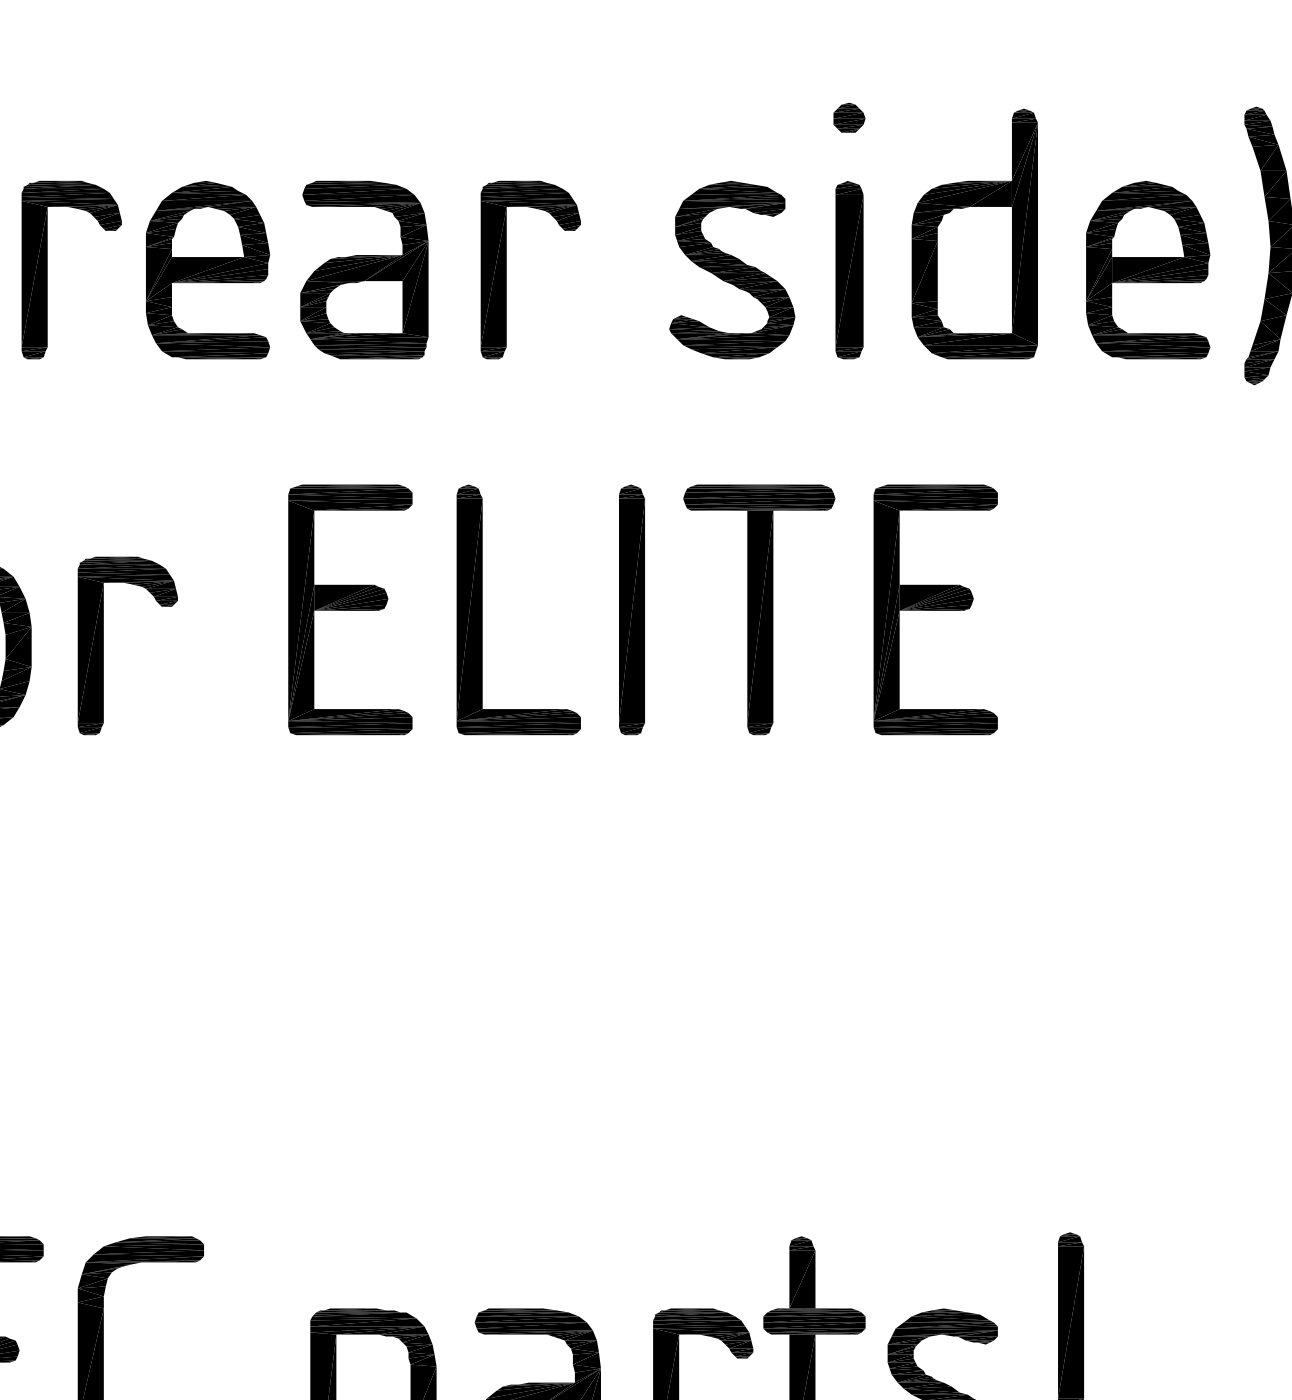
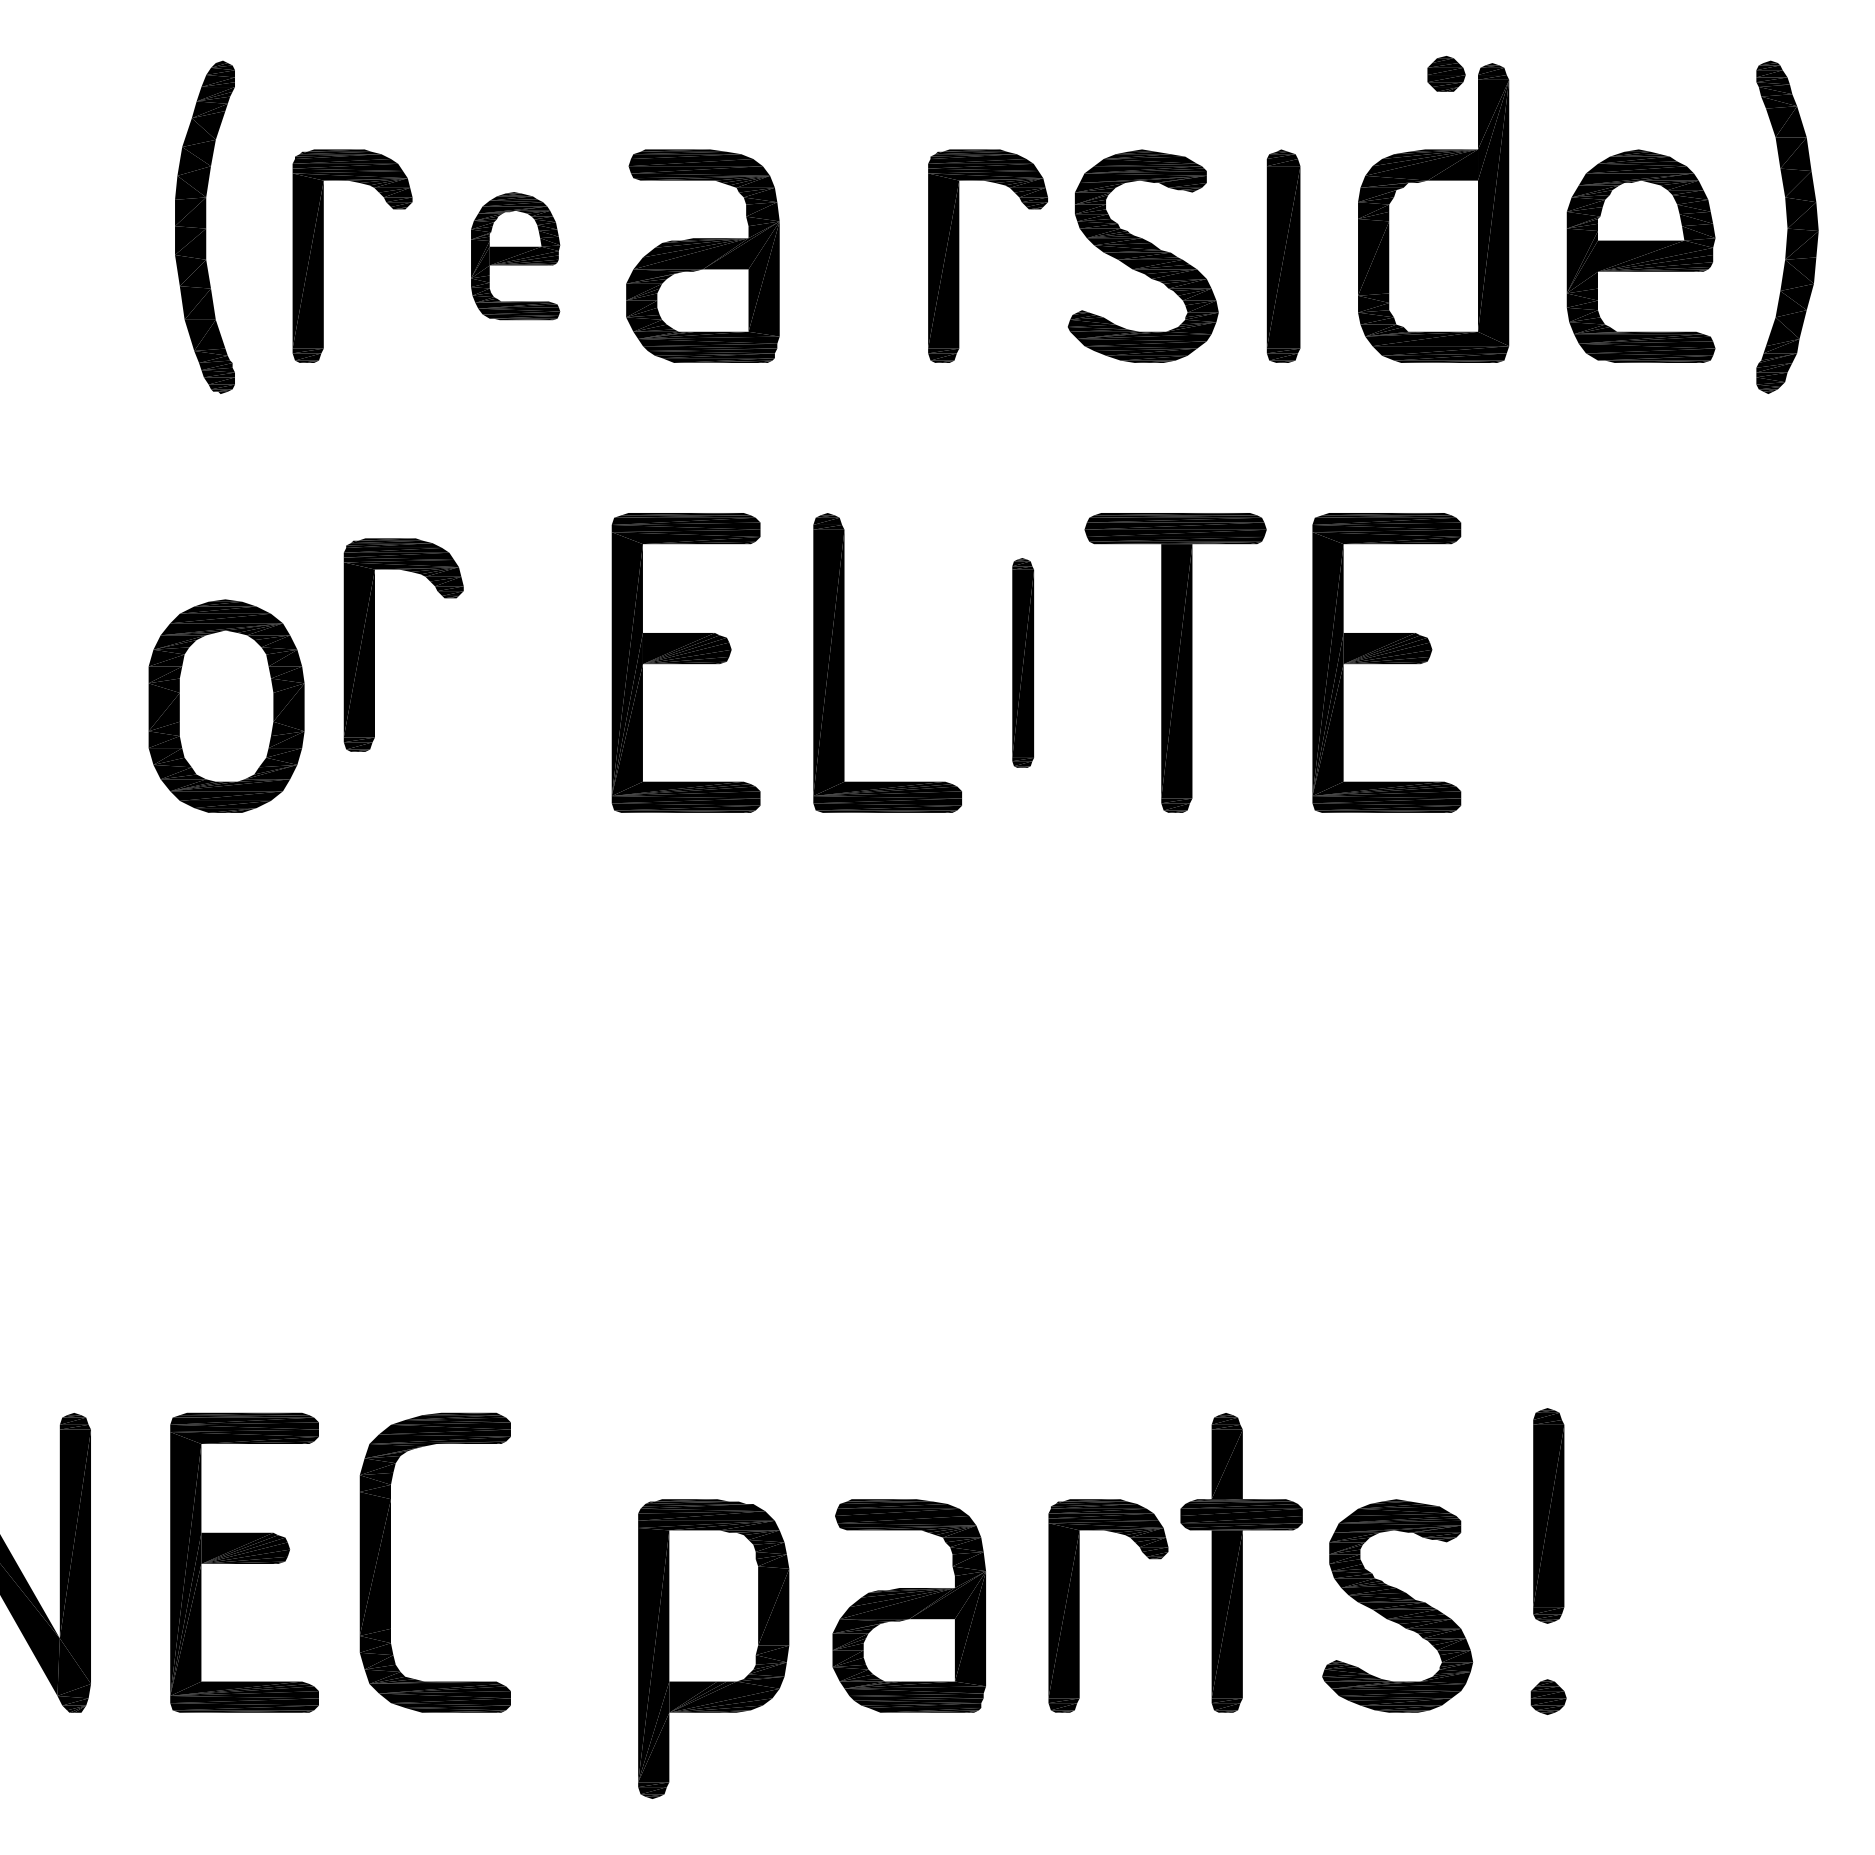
part: (849, 117) -> (1446, 73), moved
part: (207, 269) -> (515, 255), size x0.6
part: (506, 269) -> (959, 255), moved
part: (631, 609) -> (1022, 662), size x0.7
part: (103, 645) -> (374, 644), moved

